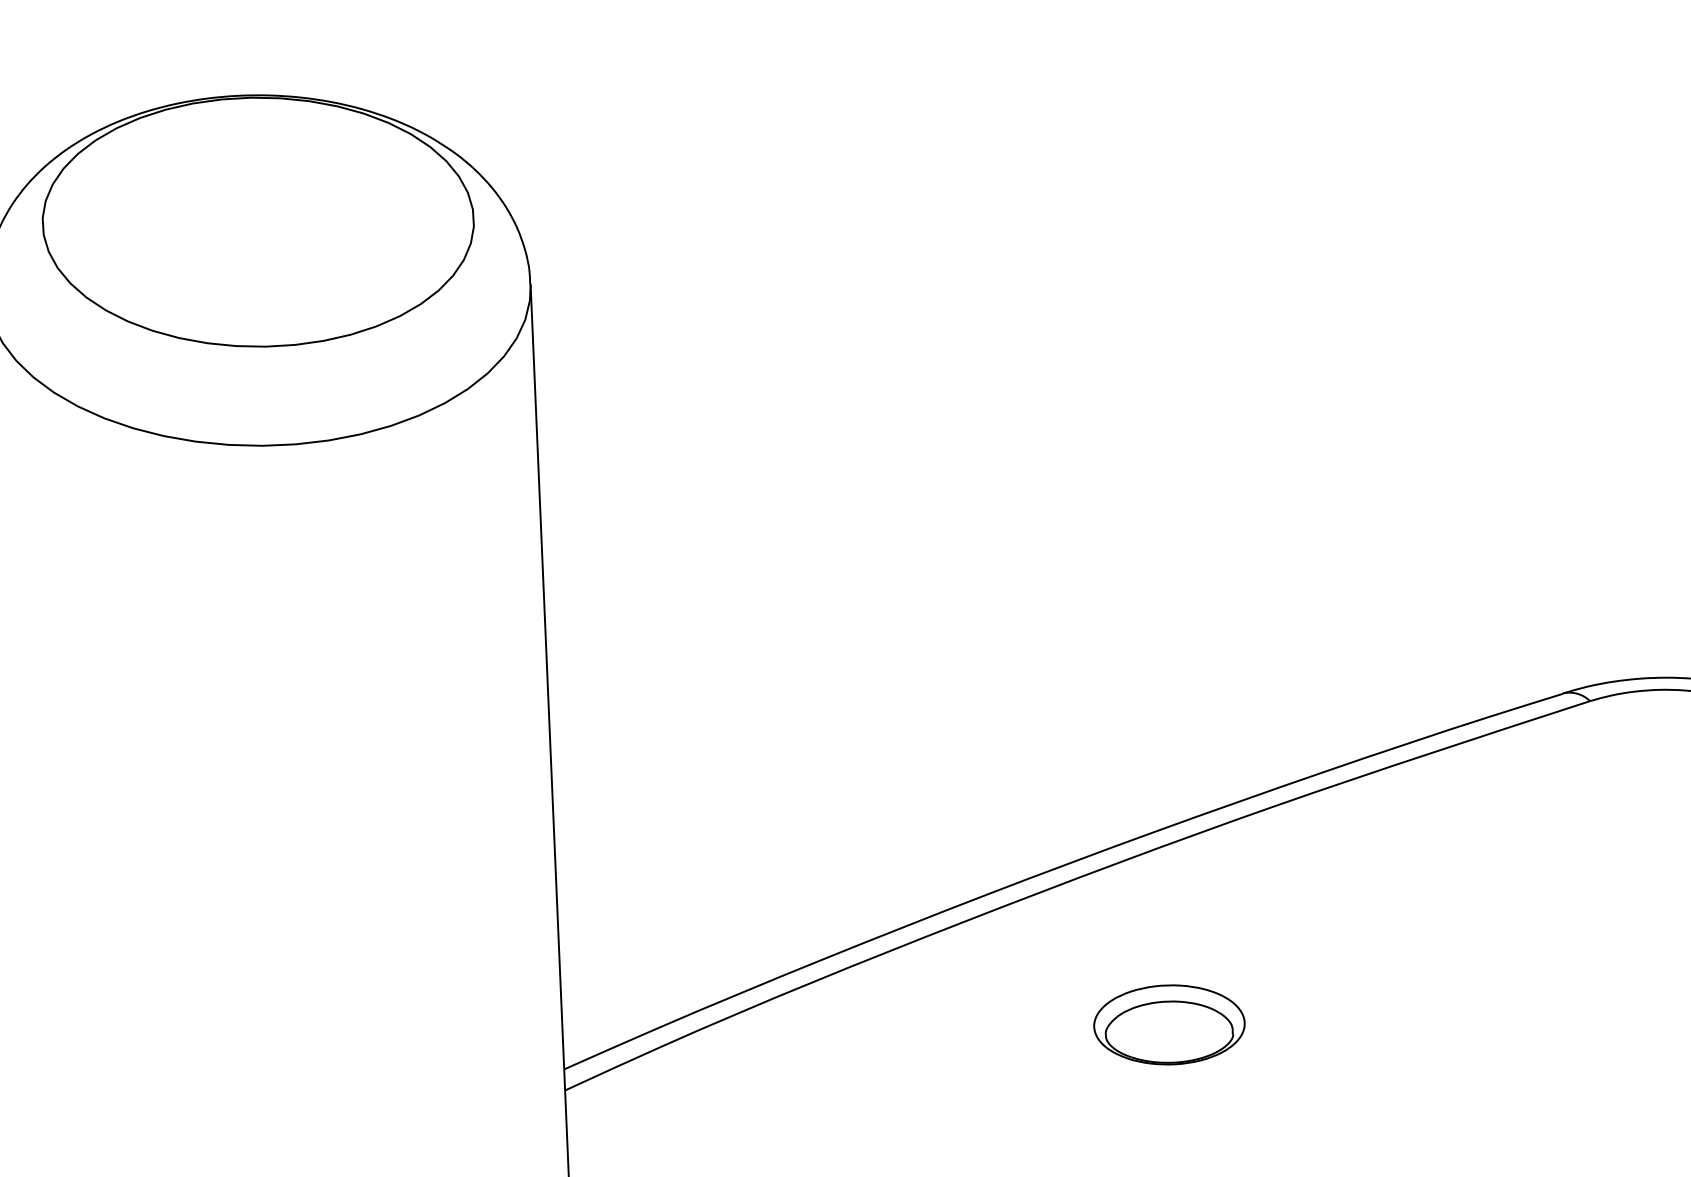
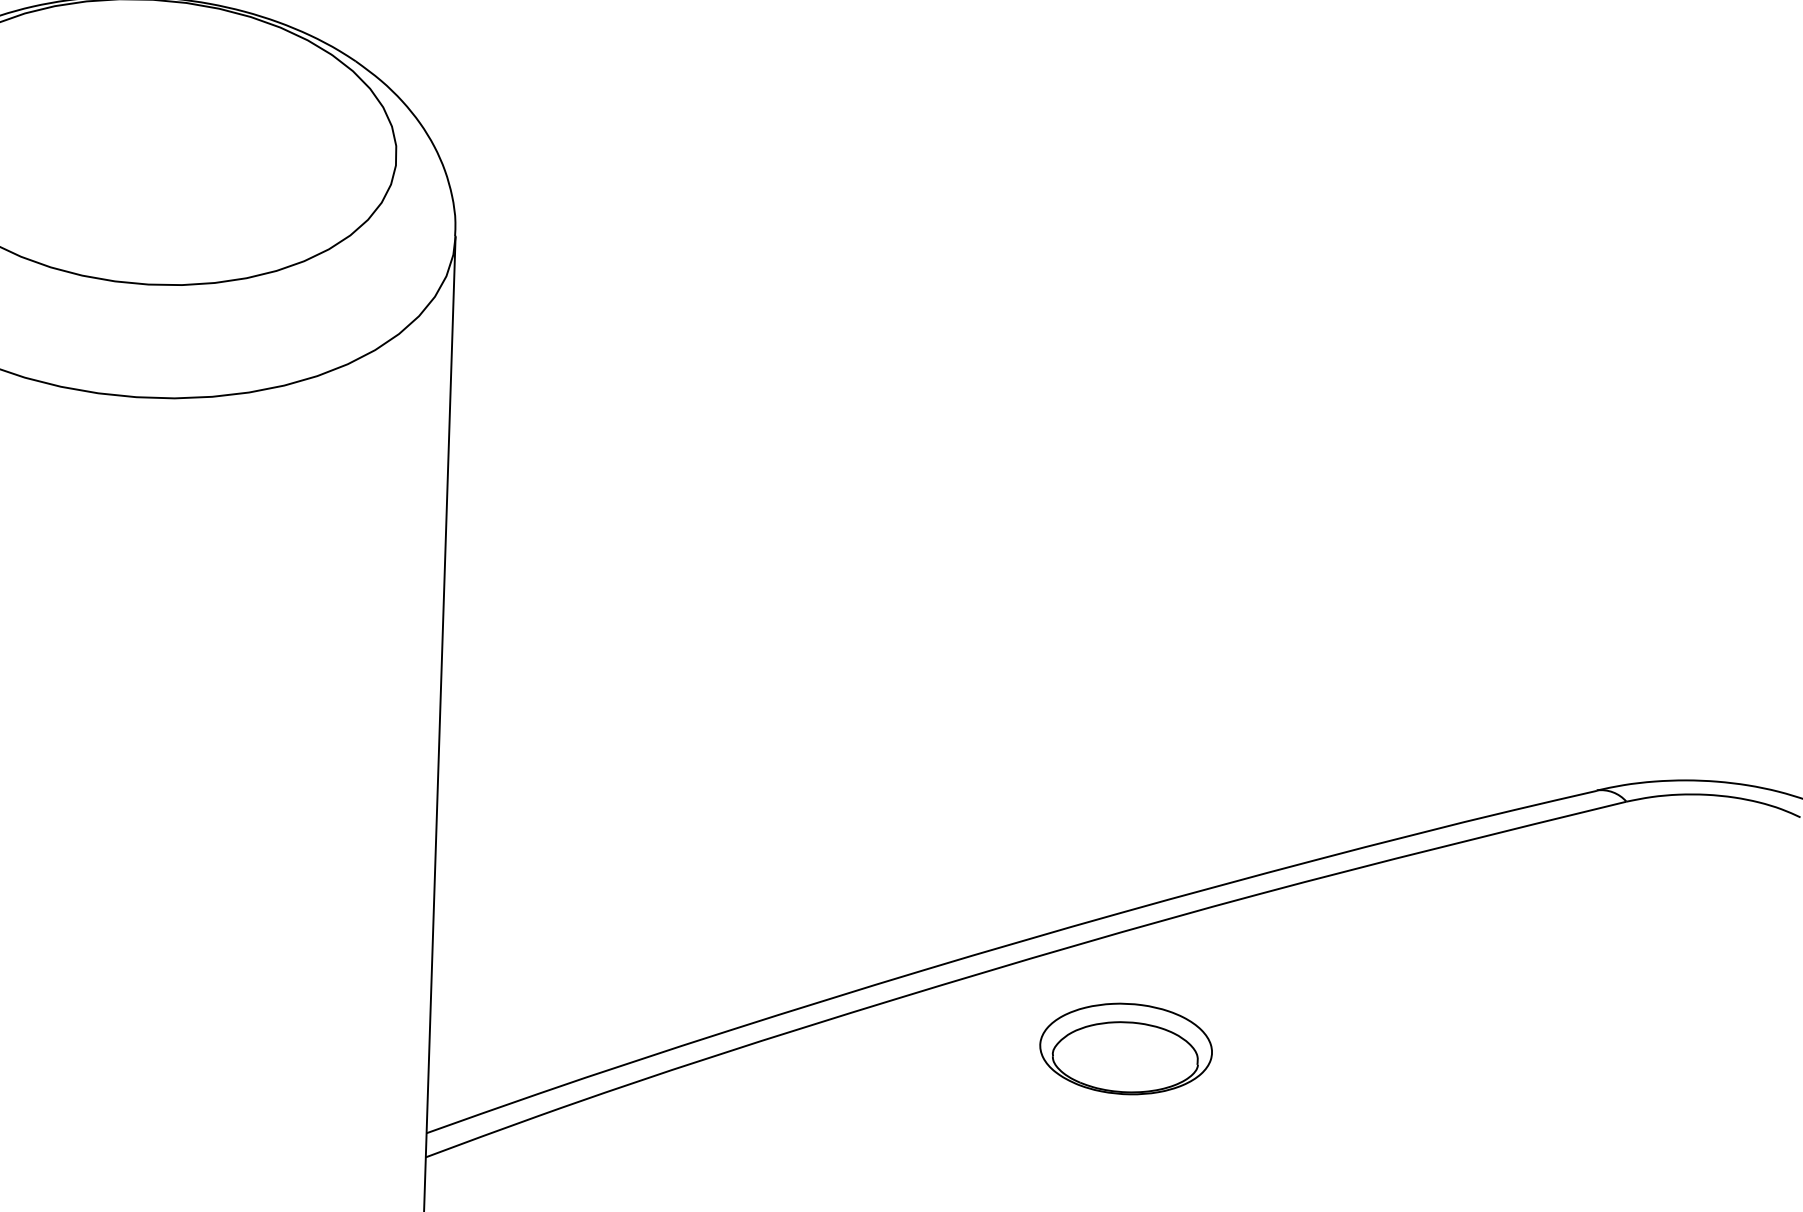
part: (1169, 1024) -> (1126, 1048), moved

